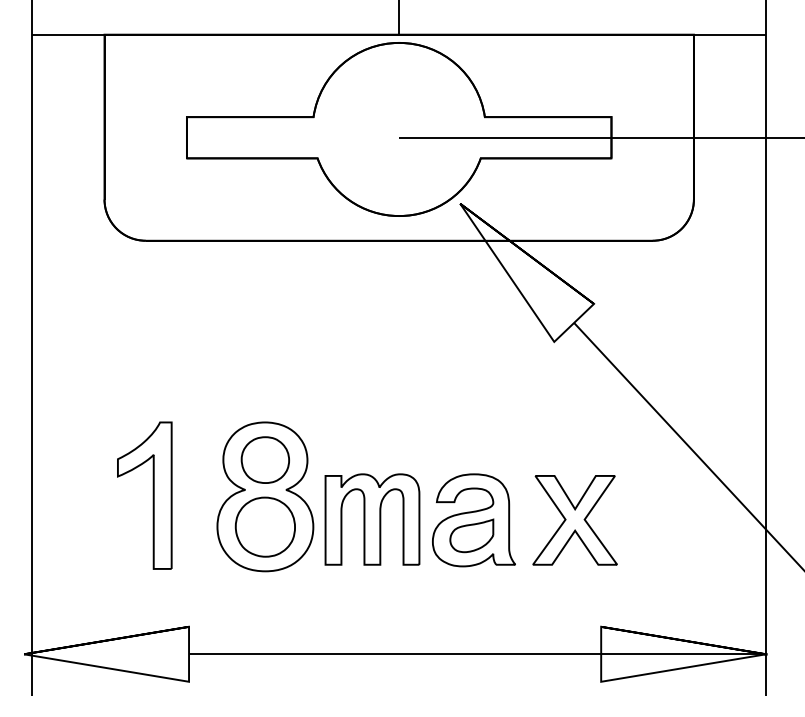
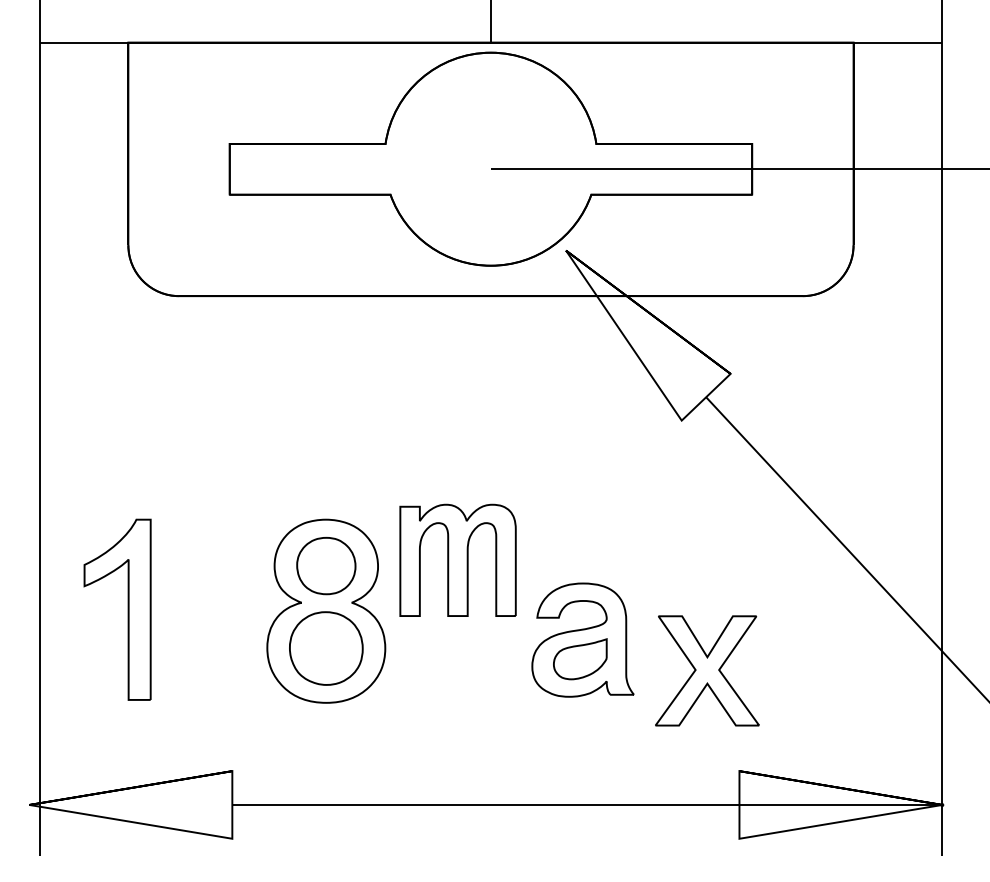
part: (152, 495) -> (127, 609), moved
part: (372, 519) -> (458, 560), moved
part: (574, 520) -> (706, 671), moved

